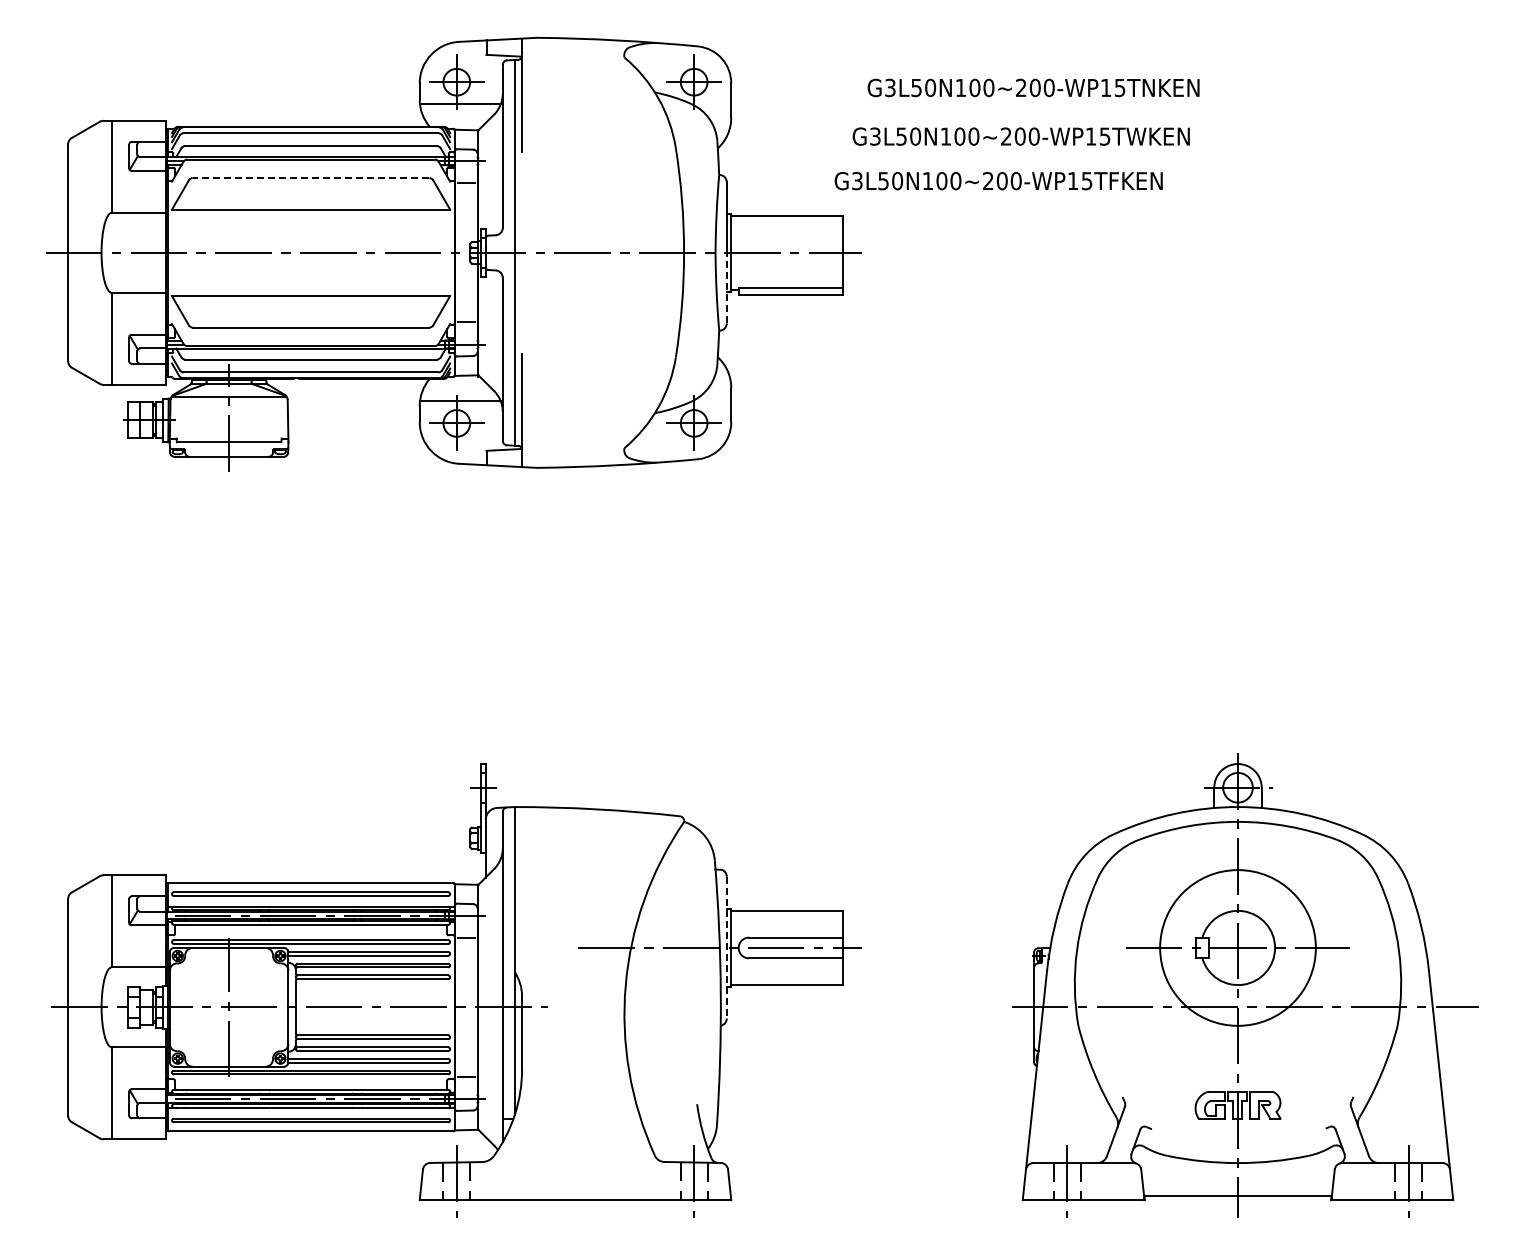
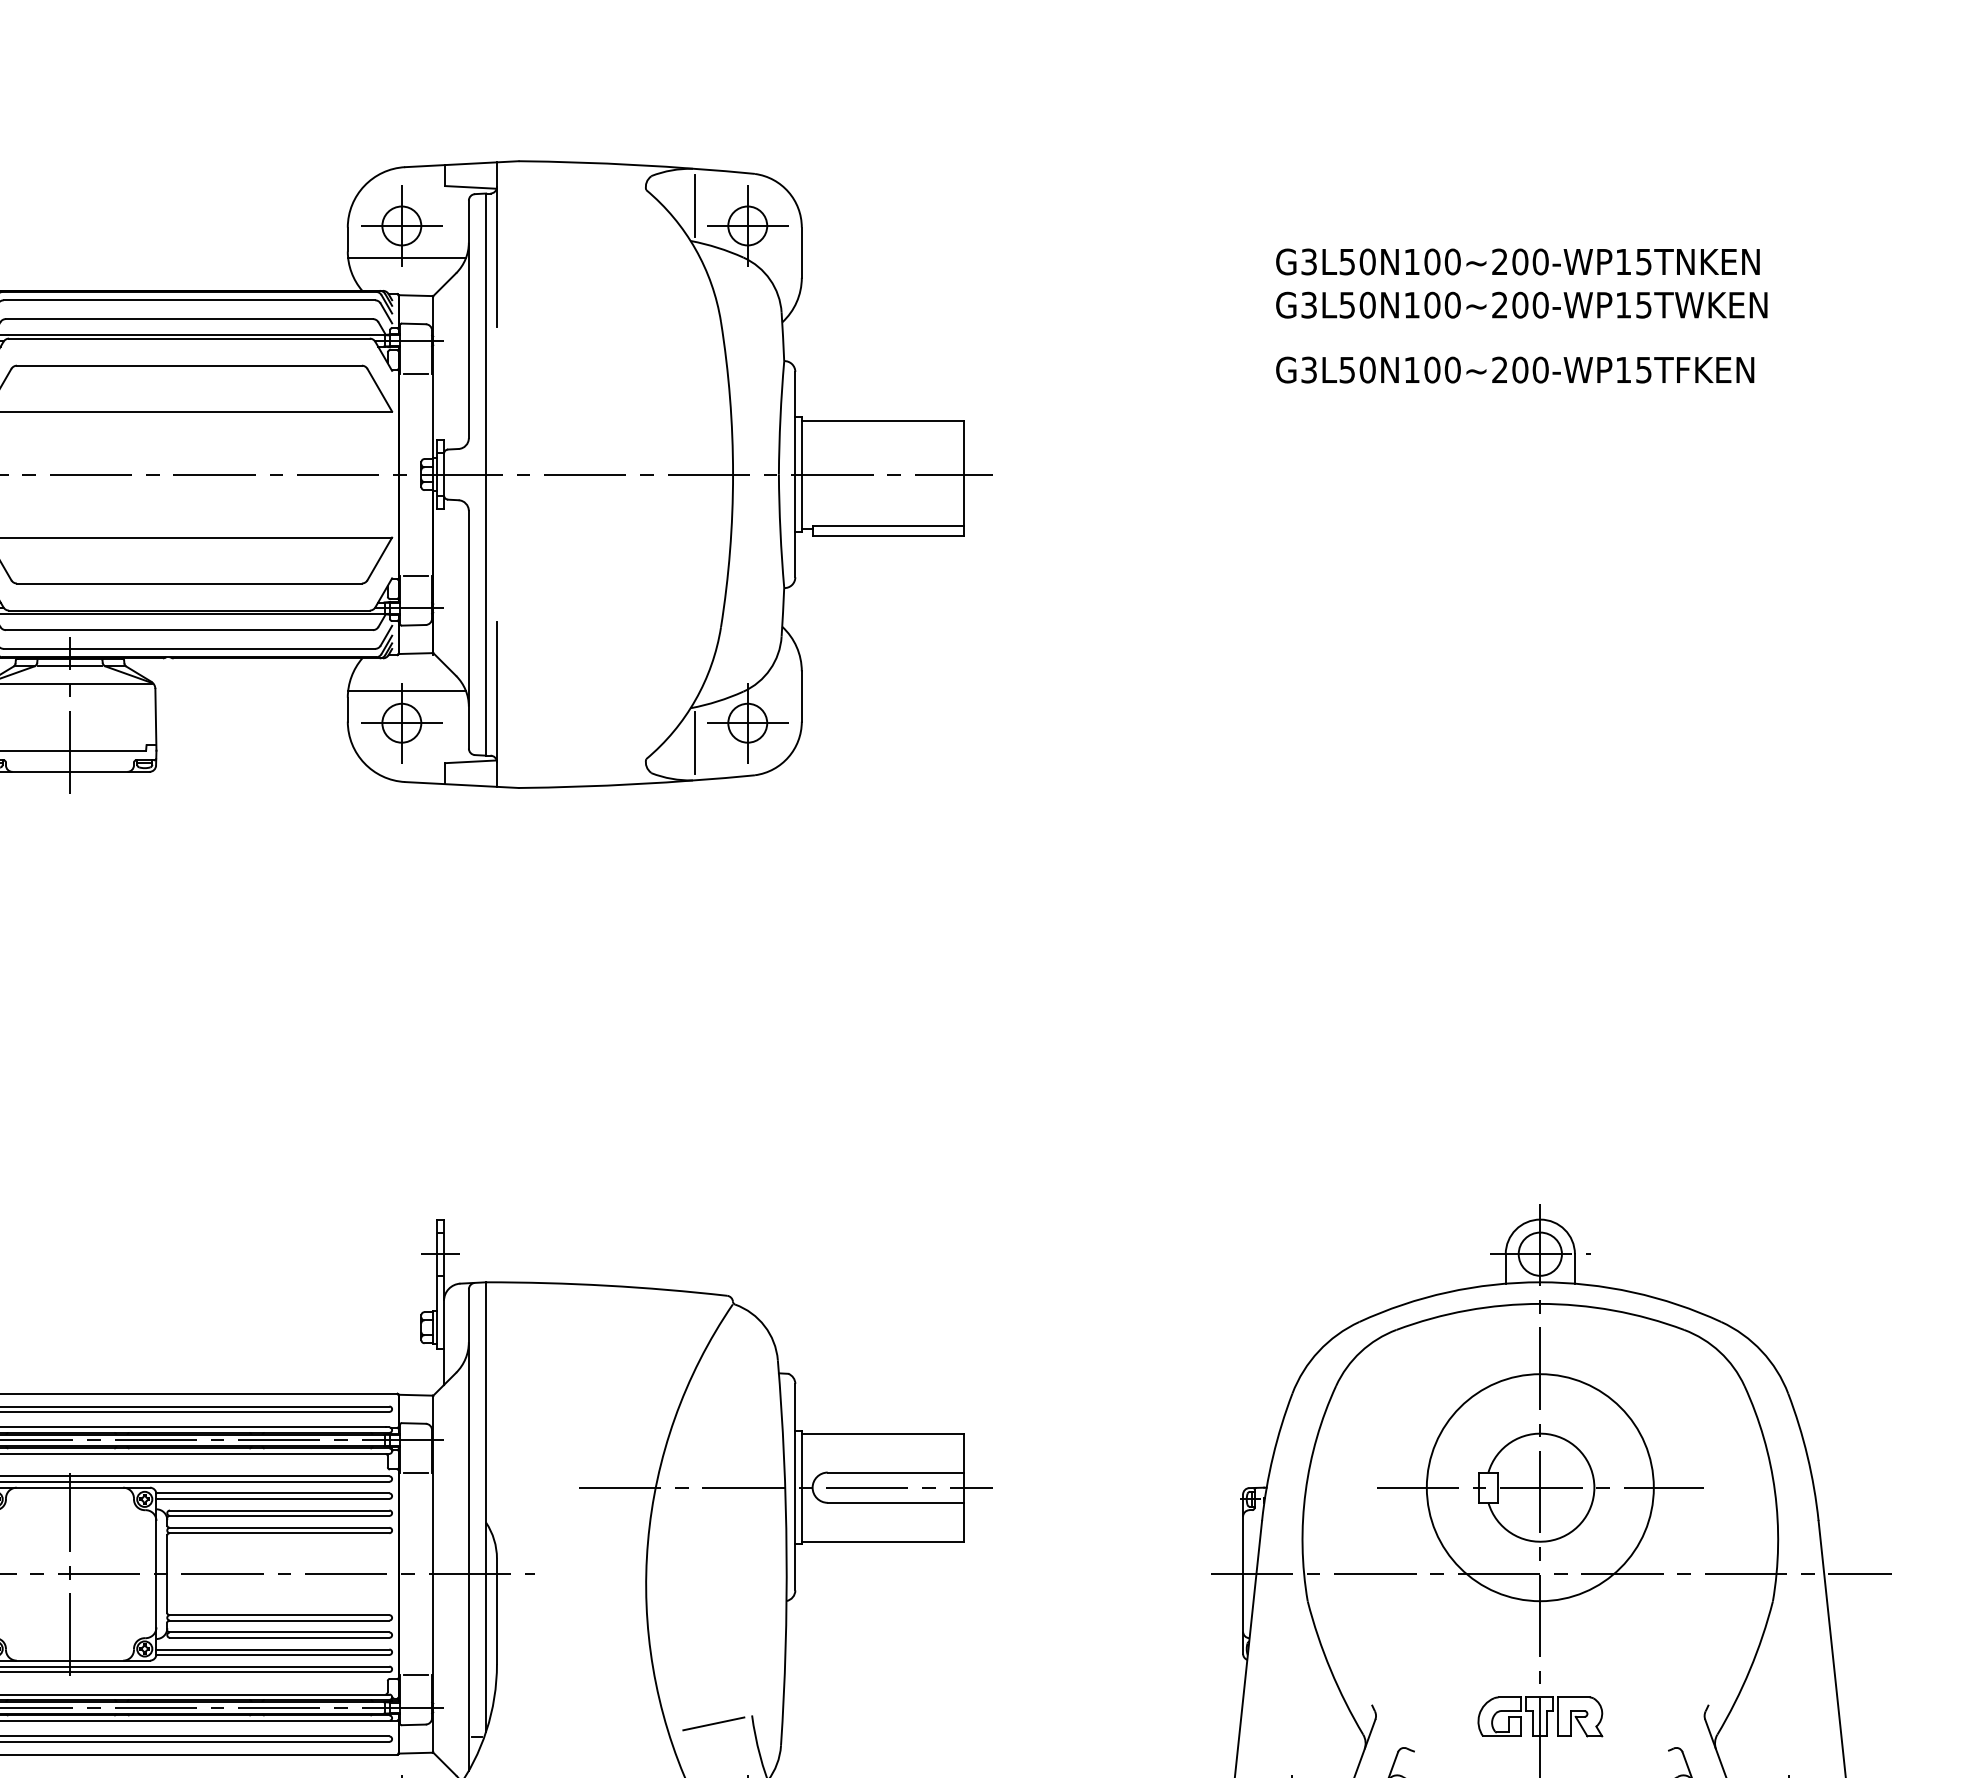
line: (657, 68) -> (694, 205), added
text: (1033, 87) -> (1517, 261), moved
text: (1020, 136) -> (1520, 305), moved
line: (310, 178) -> (188, 366), dashed -> solid
text: (998, 181) -> (1514, 370), moved
line: (726, 287) -> (794, 525), dashed -> solid
line: (657, 436) -> (694, 742), added
line: (726, 947) -> (794, 1487), dashed -> solid
line: (670, 1109) -> (713, 1723), added

